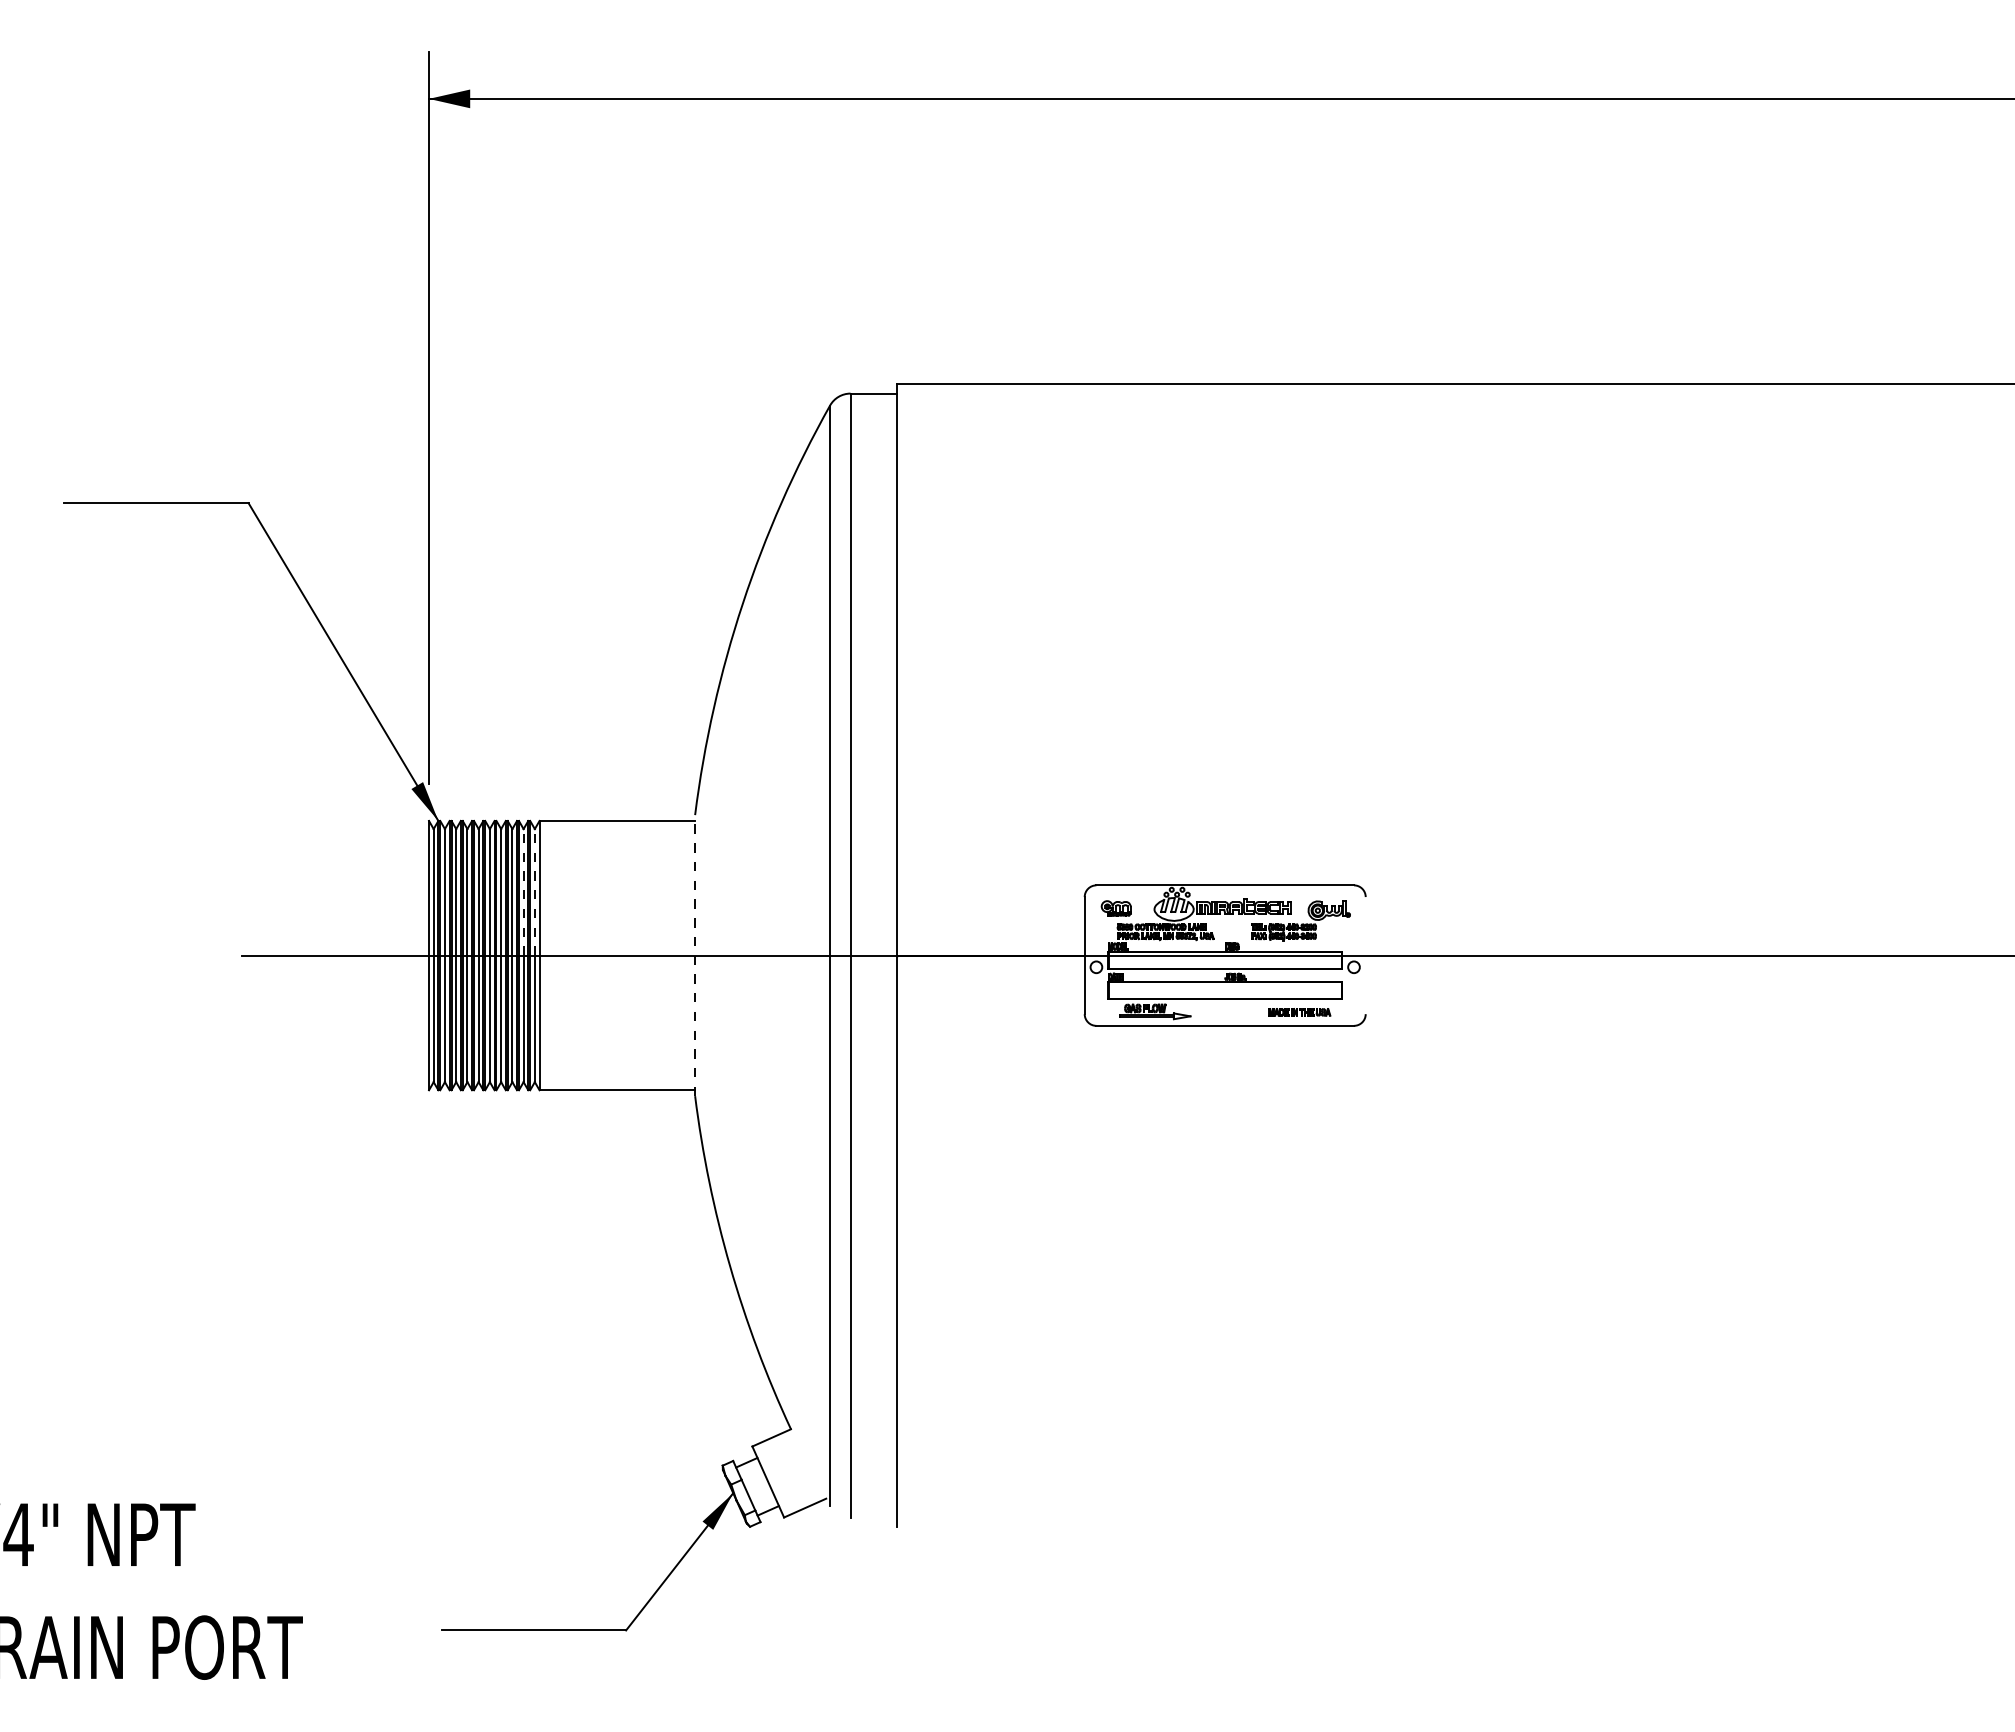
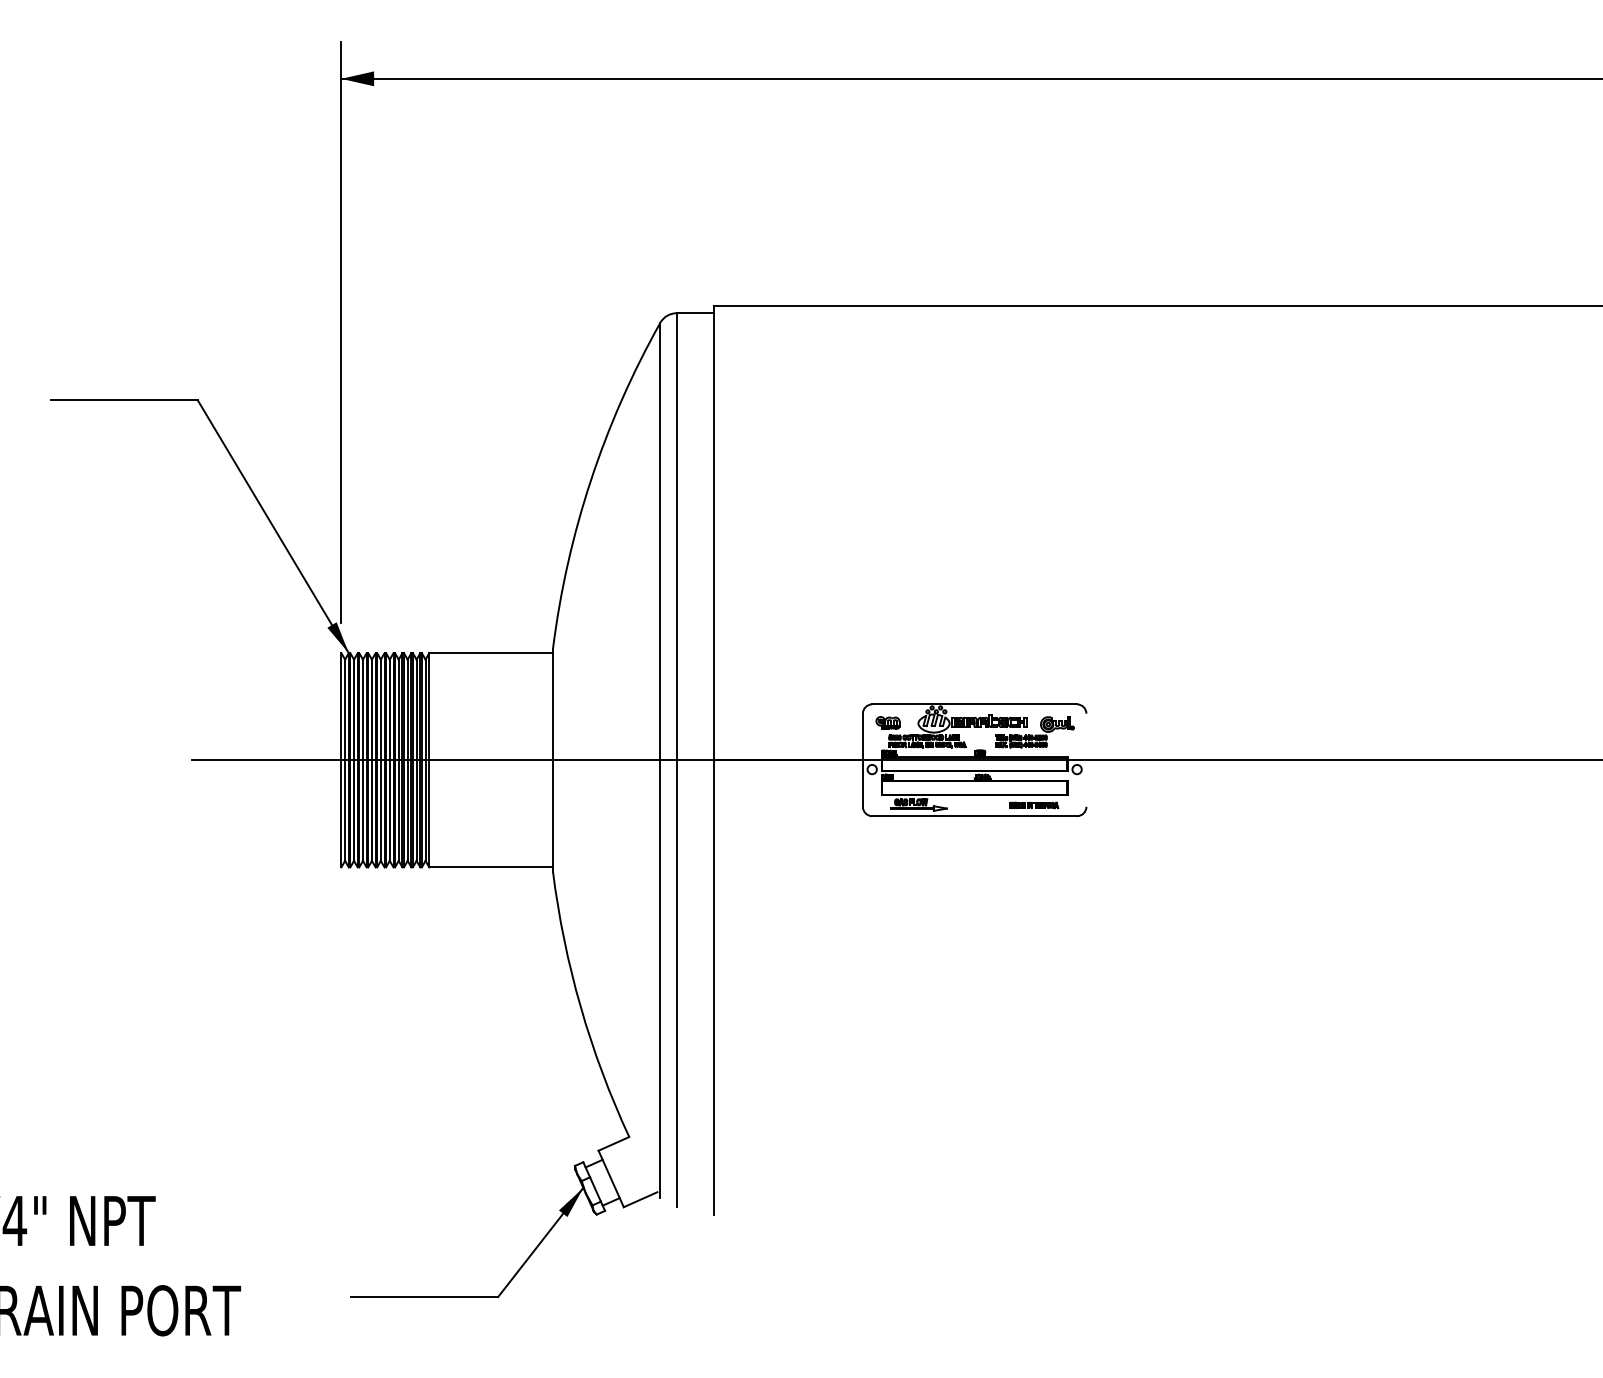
line: (523, 891) -> (416, 709), dashed -> solid
line: (534, 891) -> (425, 709), dashed -> solid
line: (695, 955) -> (553, 760), dashed -> solid

